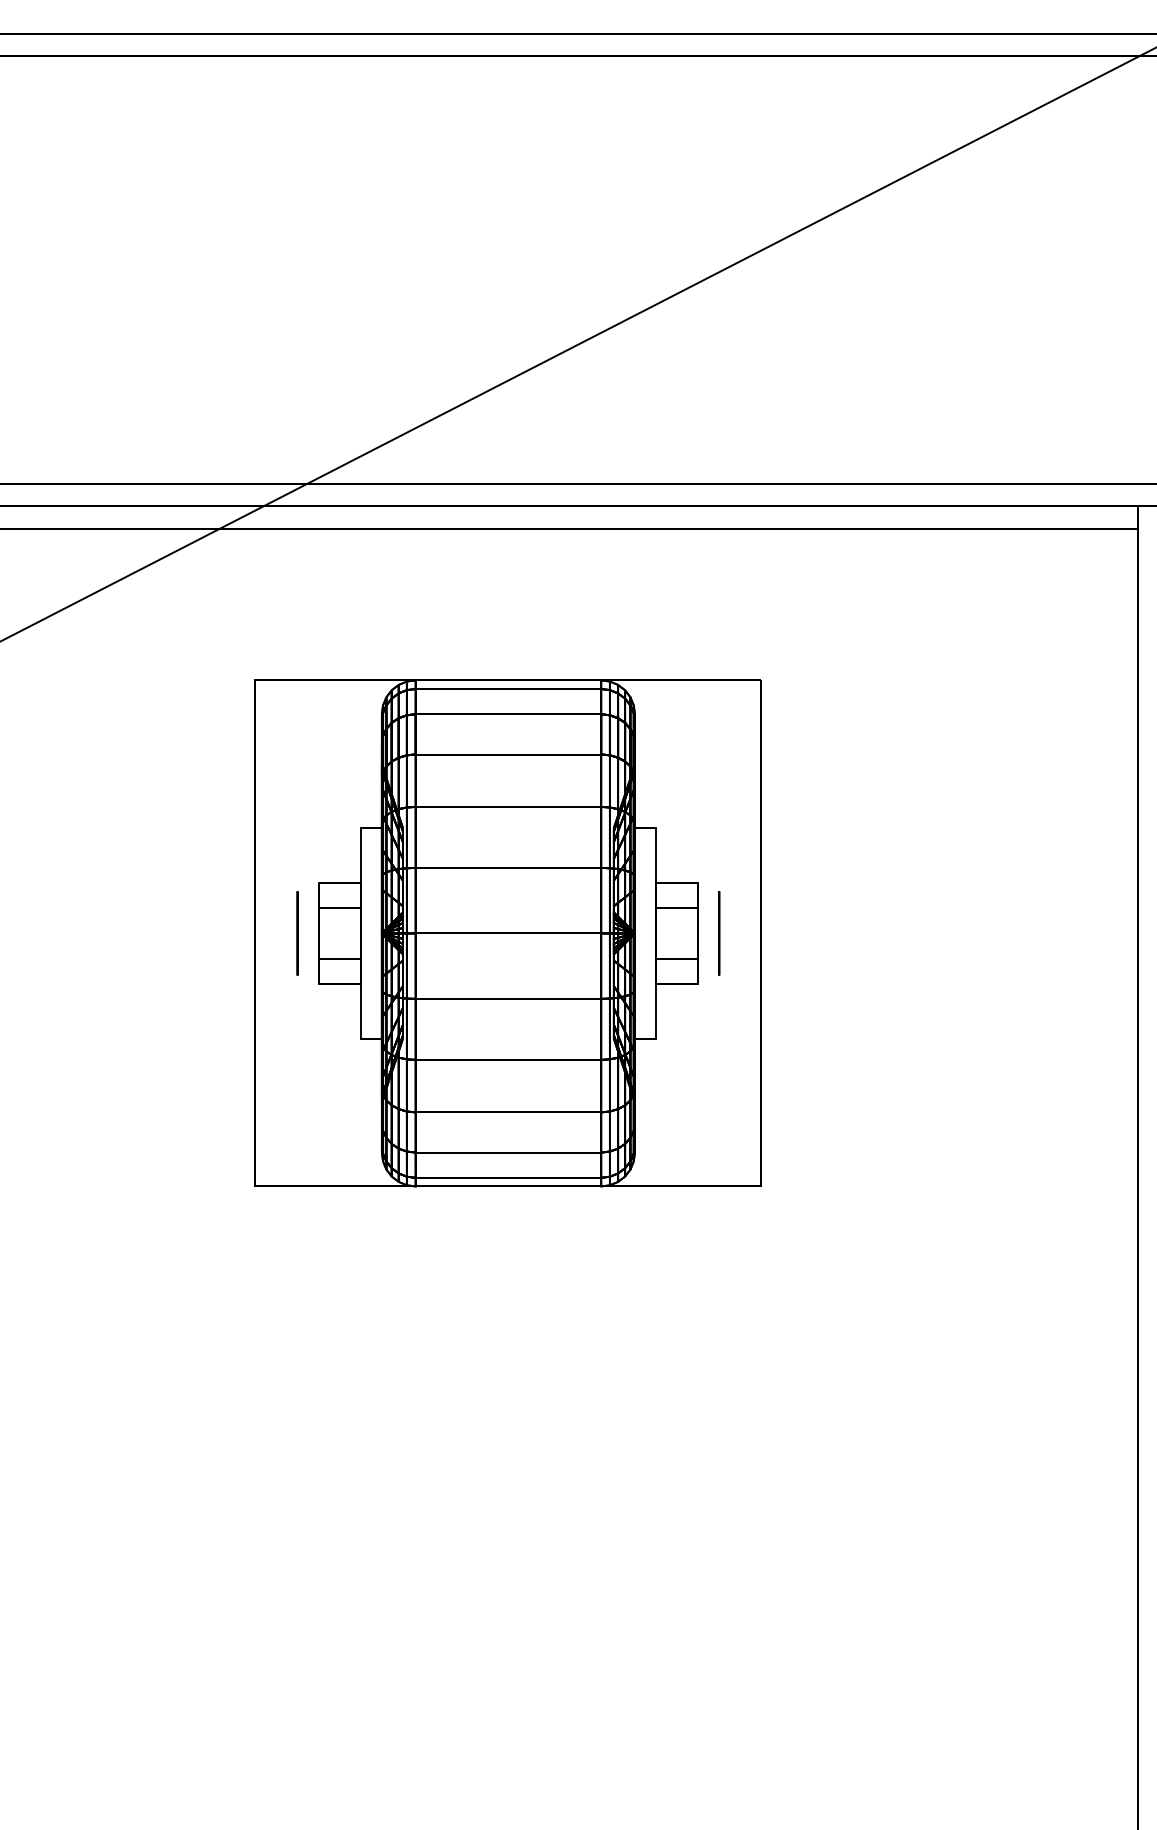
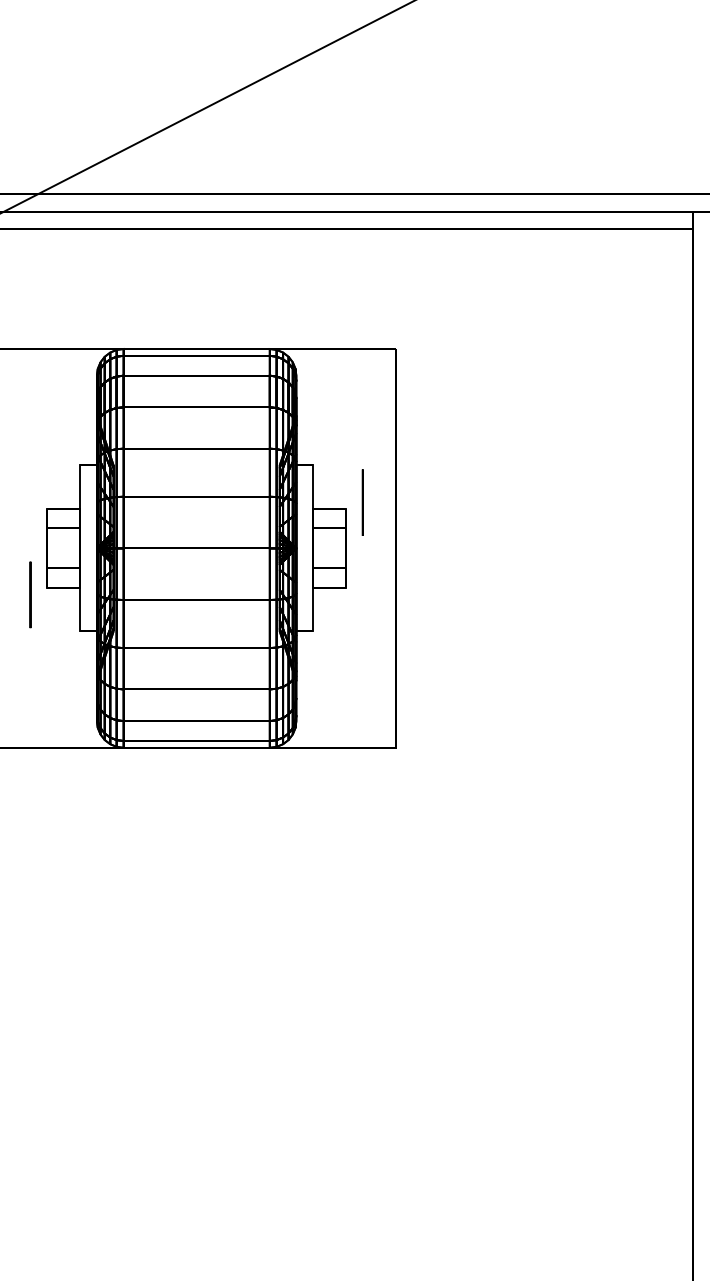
circle: (297, 933) -> (30, 594), moved
circle: (719, 933) -> (362, 502), moved

